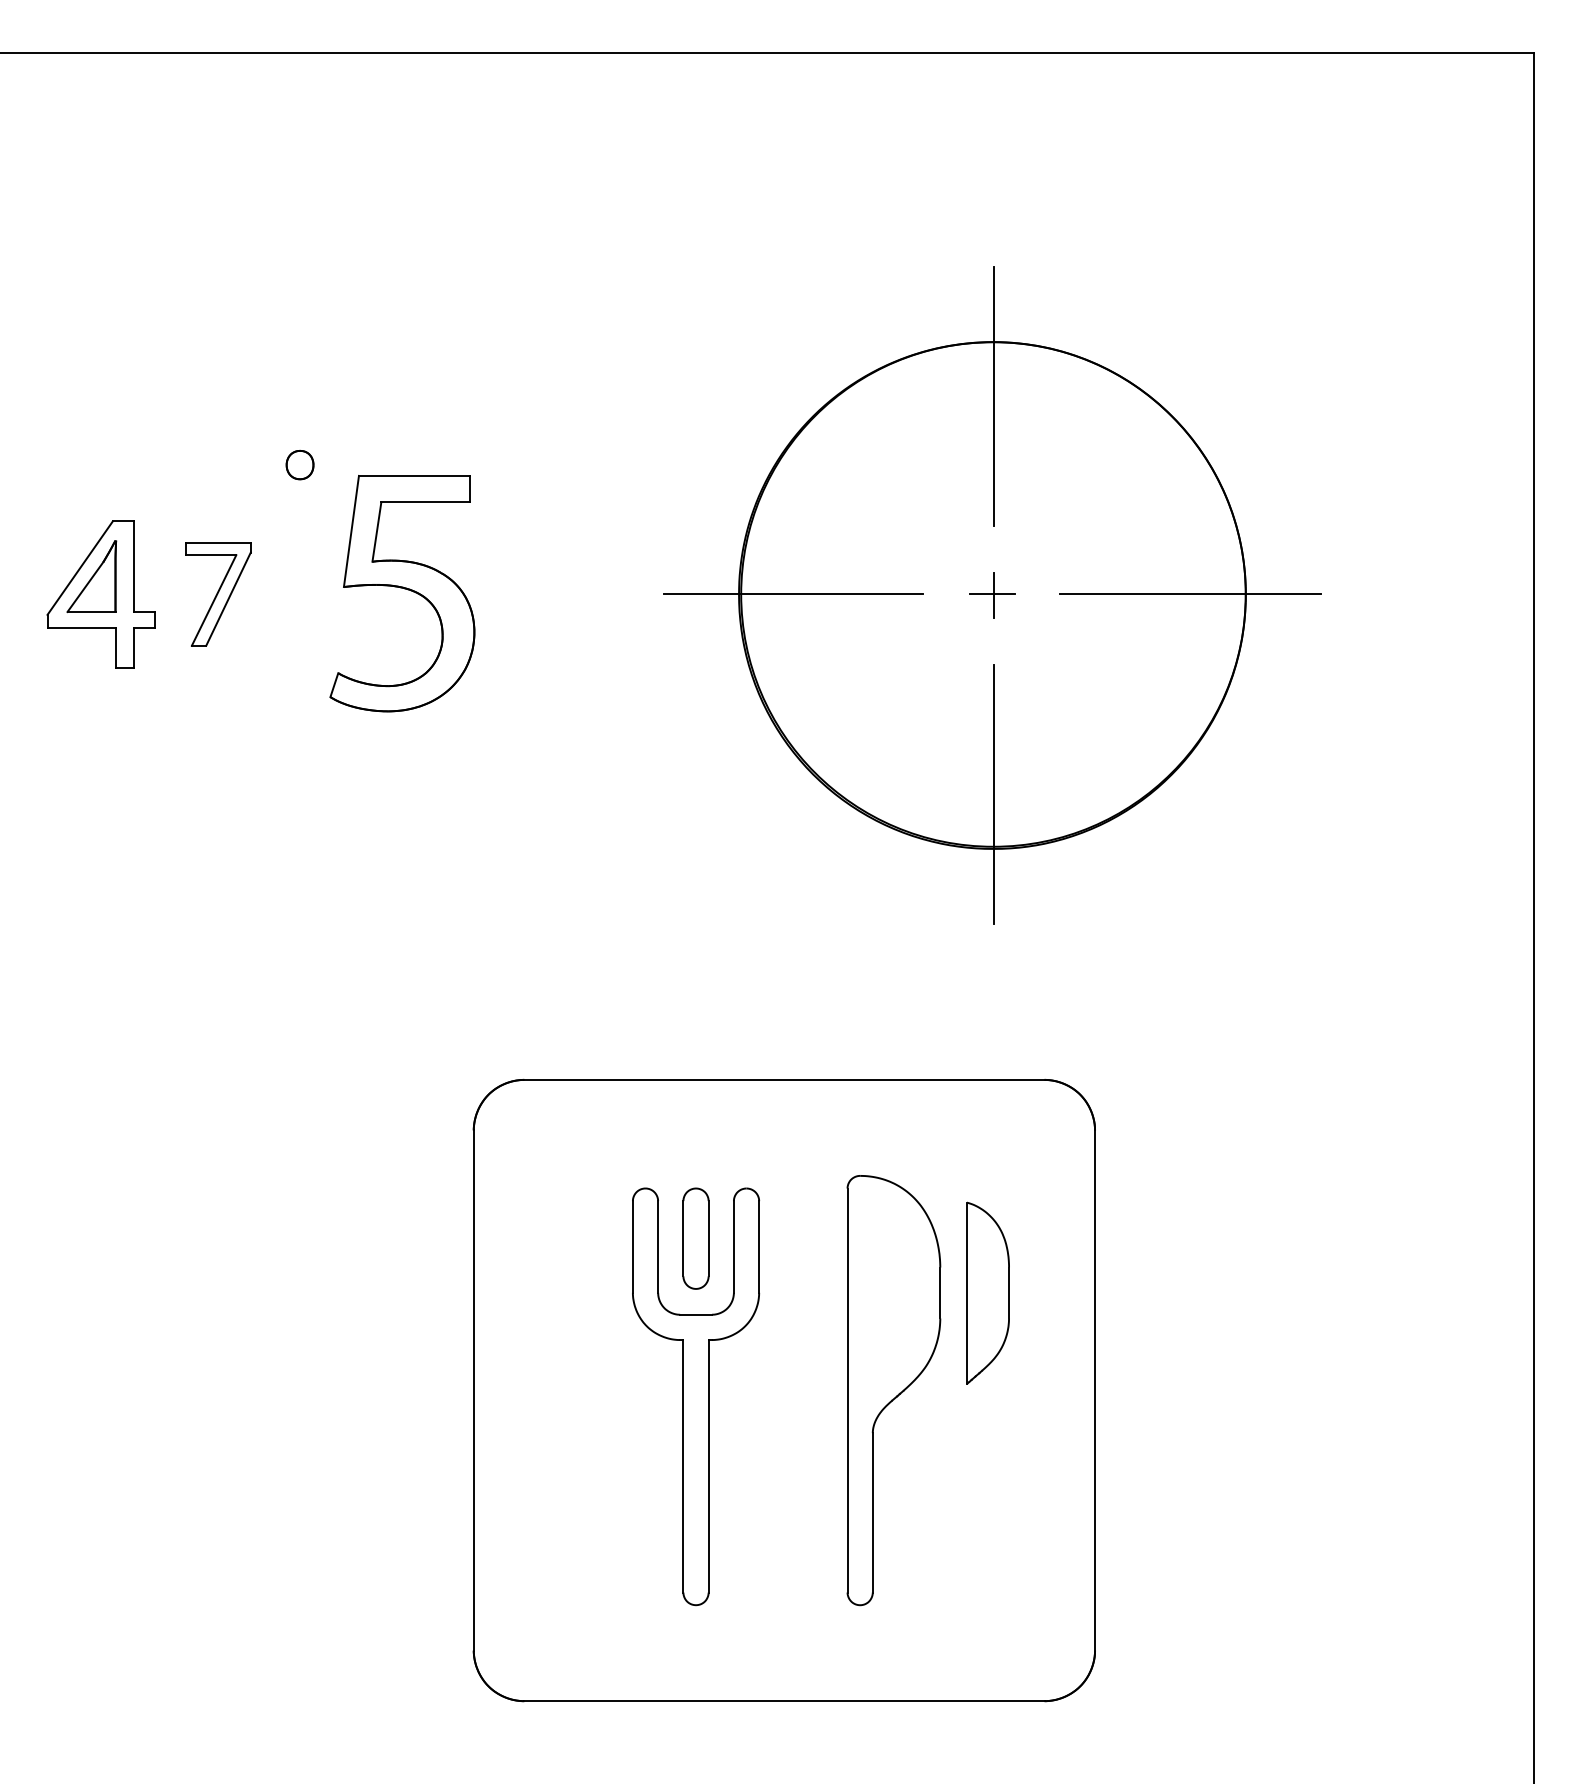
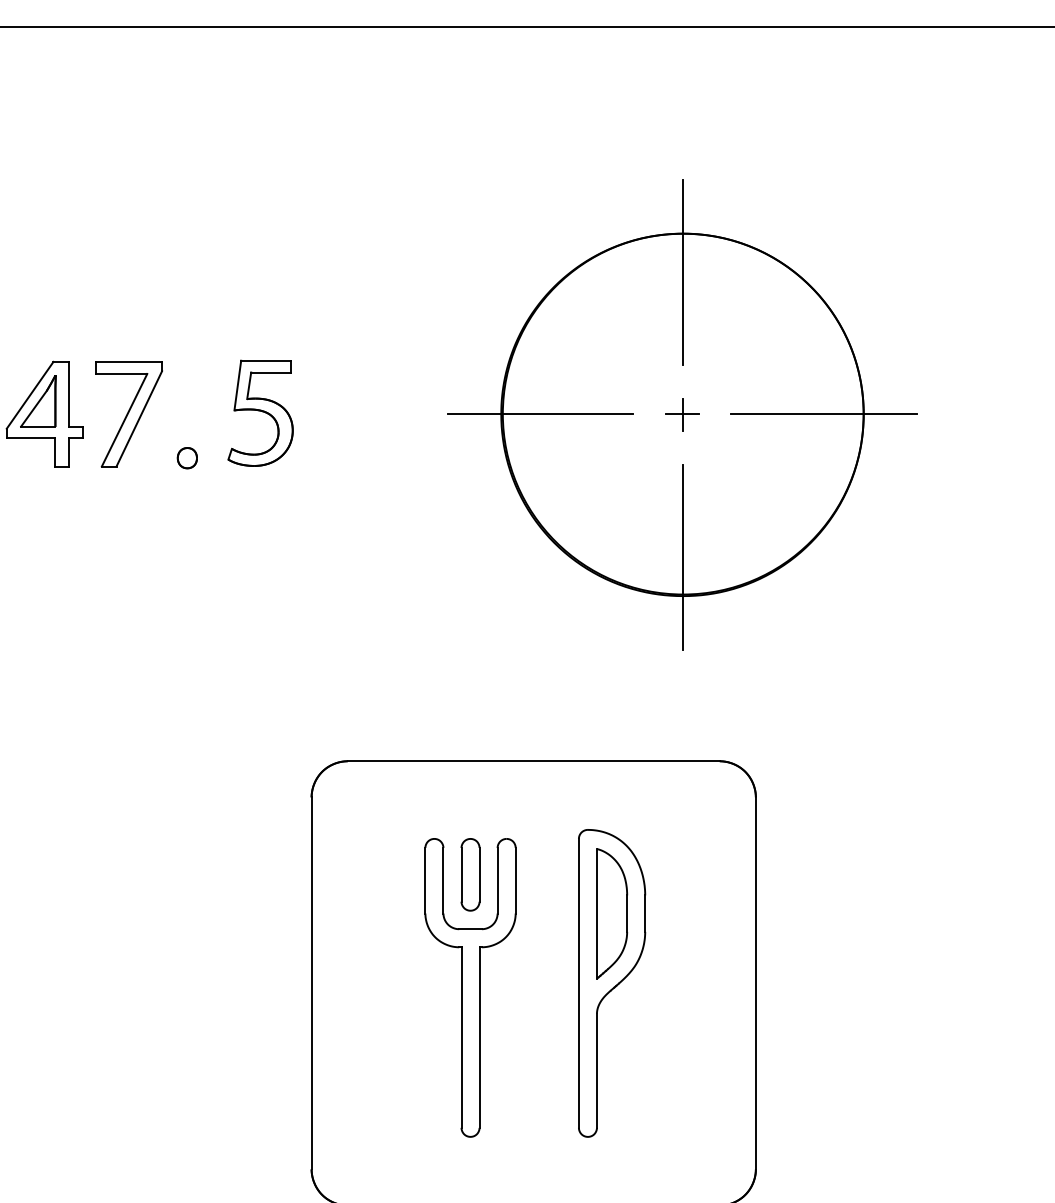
part: (299, 464) -> (186, 457), moved
part: (402, 592) -> (260, 412), size x0.62
part: (218, 594) -> (129, 414), size x1.43
part: (987, 1292) -> (611, 913), moved

